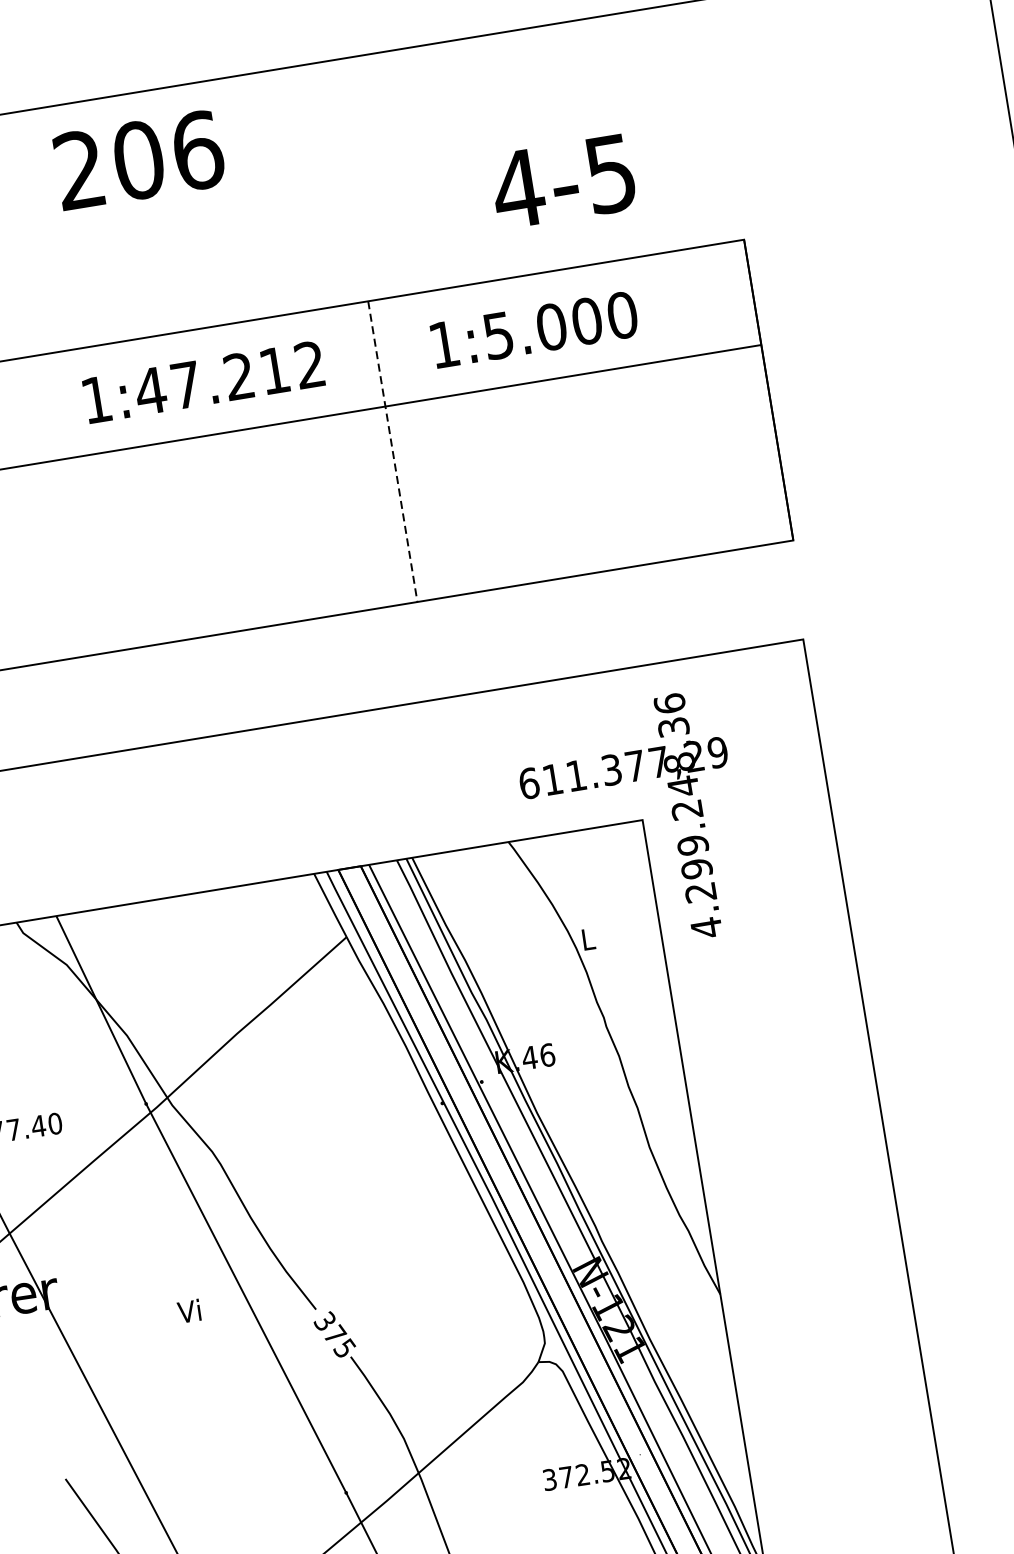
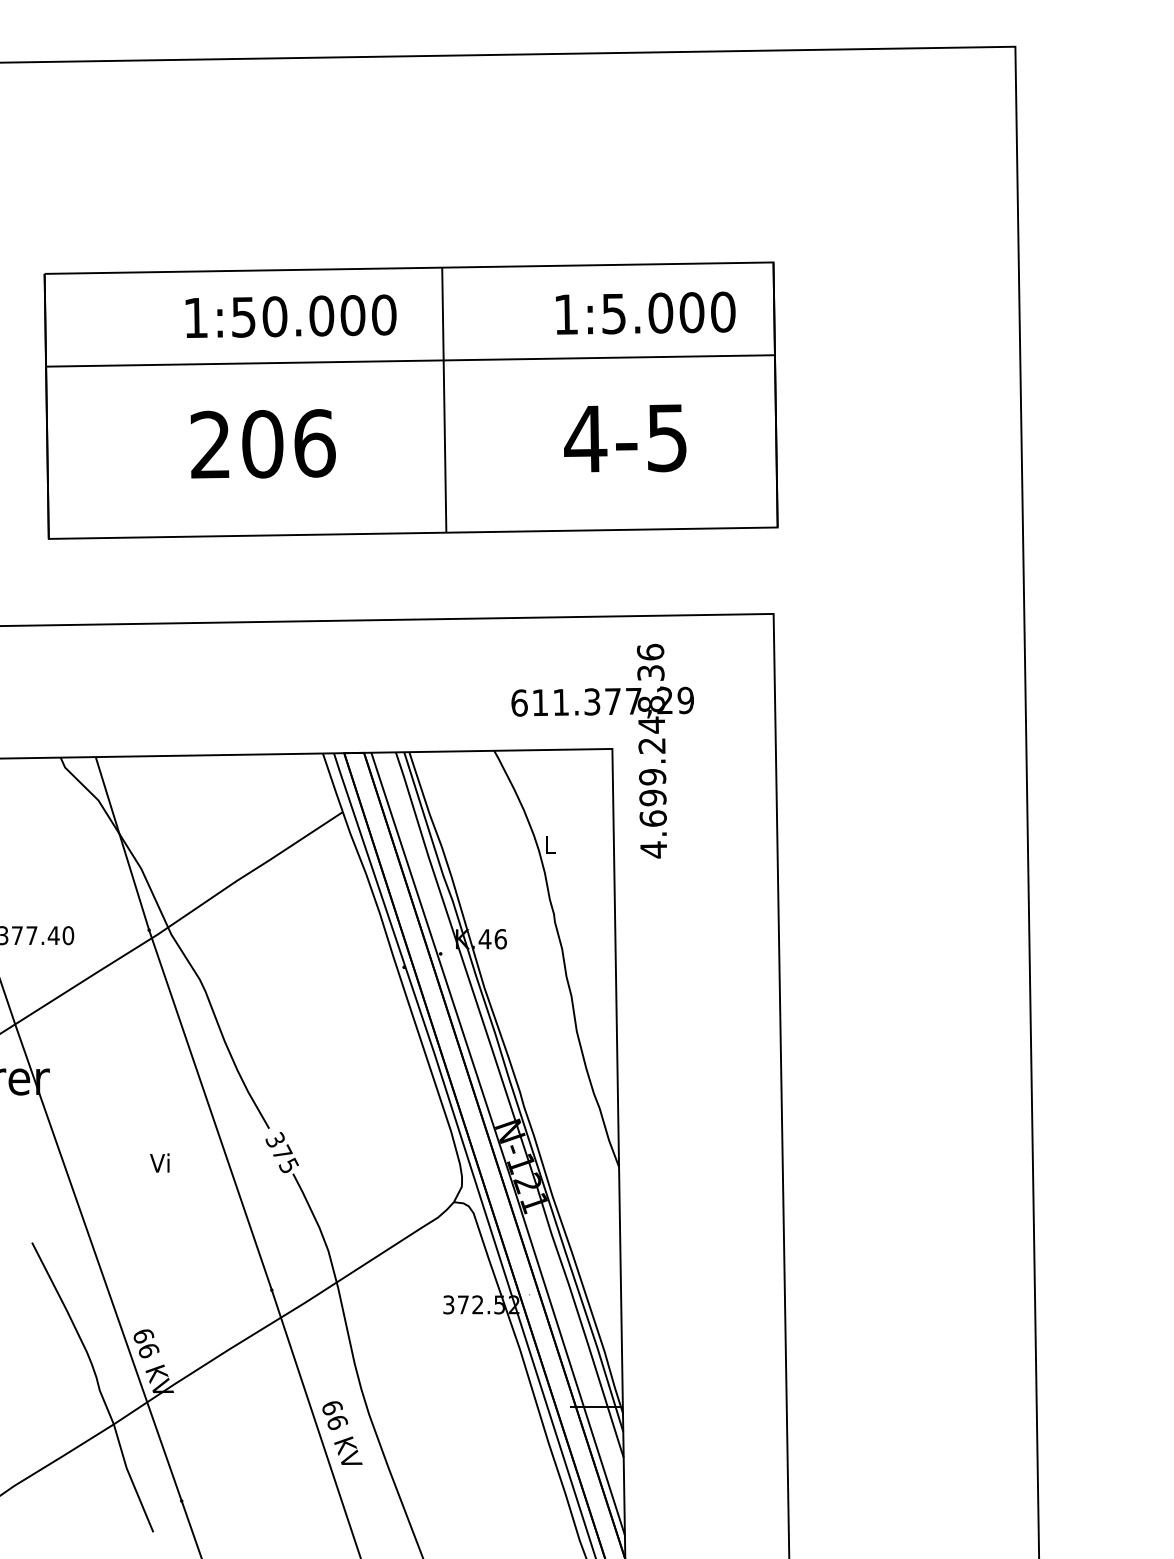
text: (138, 159) -> (262, 443), moved
text: (563, 181) -> (625, 438), moved
text: (534, 328) -> (645, 312), moved
text: (229, 377) -> (313, 315), 1:47.212 -> 1:50.000
line: (393, 451) -> (444, 400), dashed -> solid
text: (699, 892) -> (652, 818), 4.299.248,36 -> 4.699.248,36
text: (188, 1310) -> (159, 1162), moved

